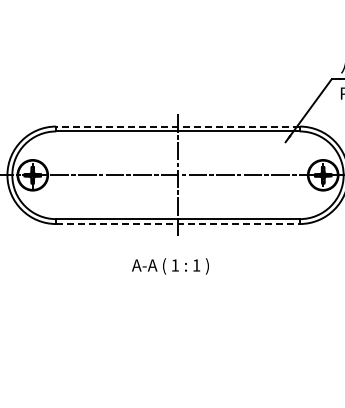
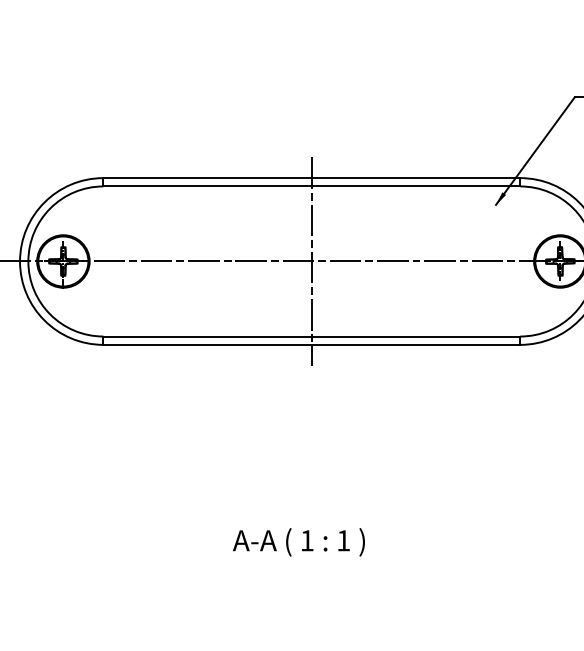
line: (177, 126) -> (311, 177), dashed -> solid
line: (177, 224) -> (311, 345), dashed -> solid
text: (170, 266) -> (299, 542), moved

